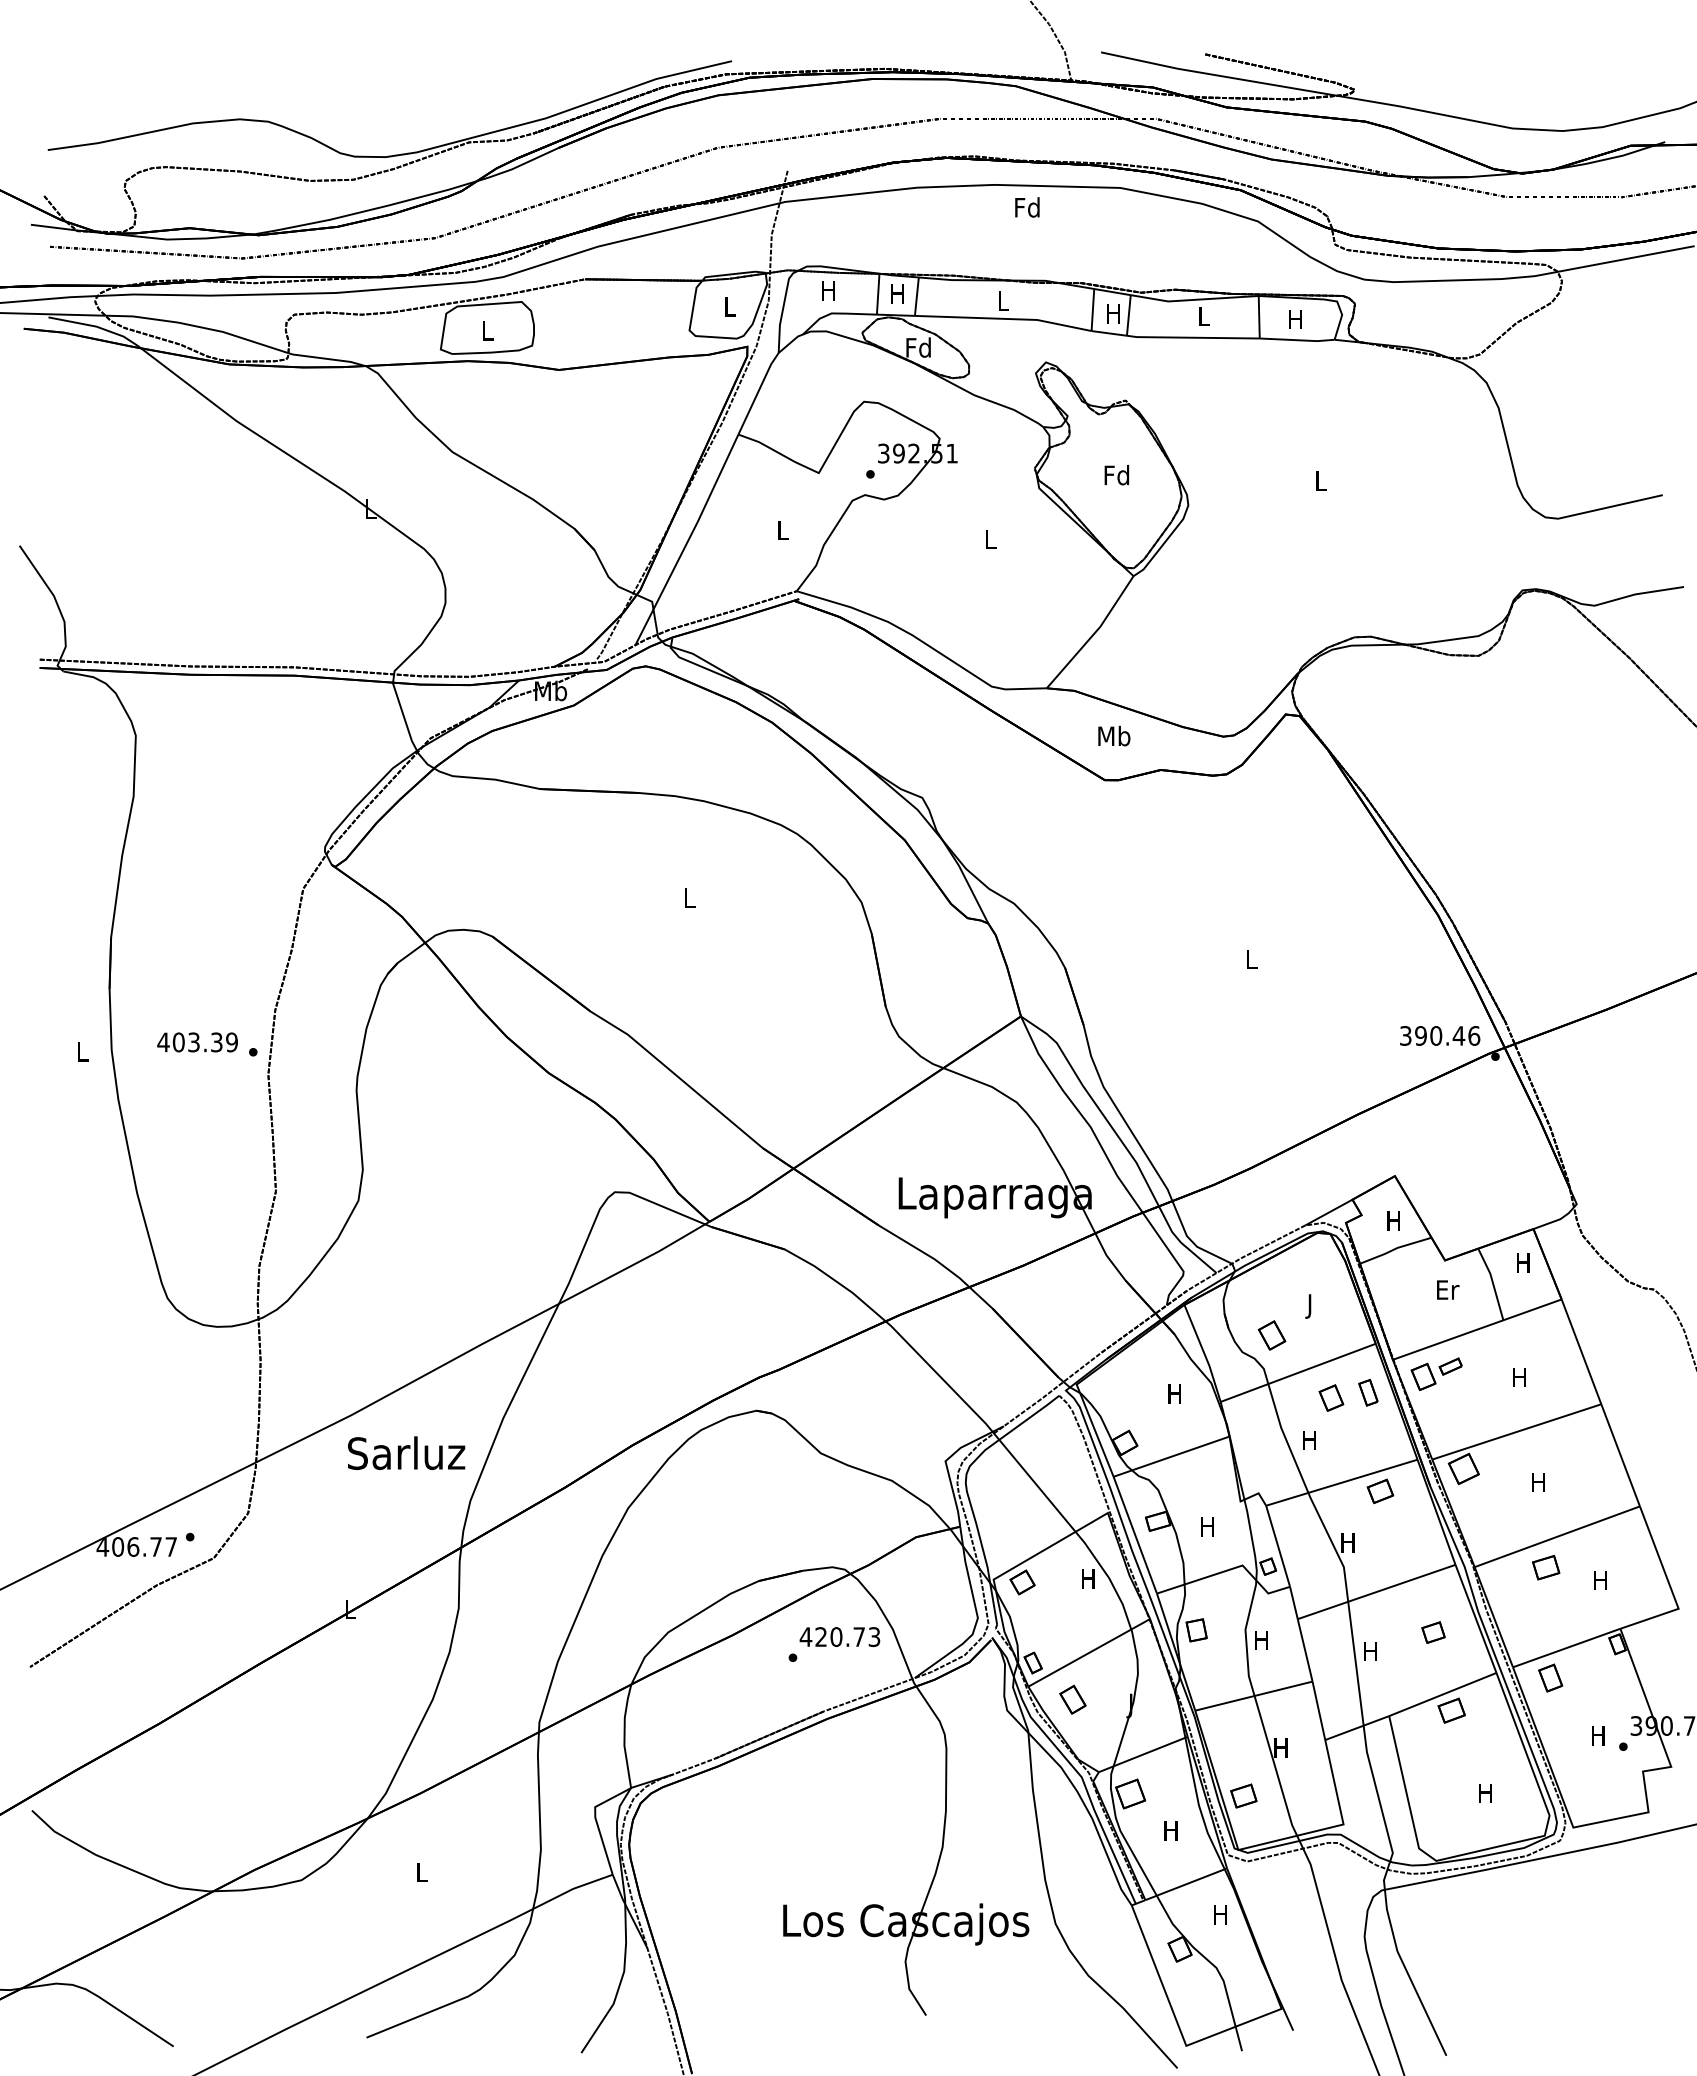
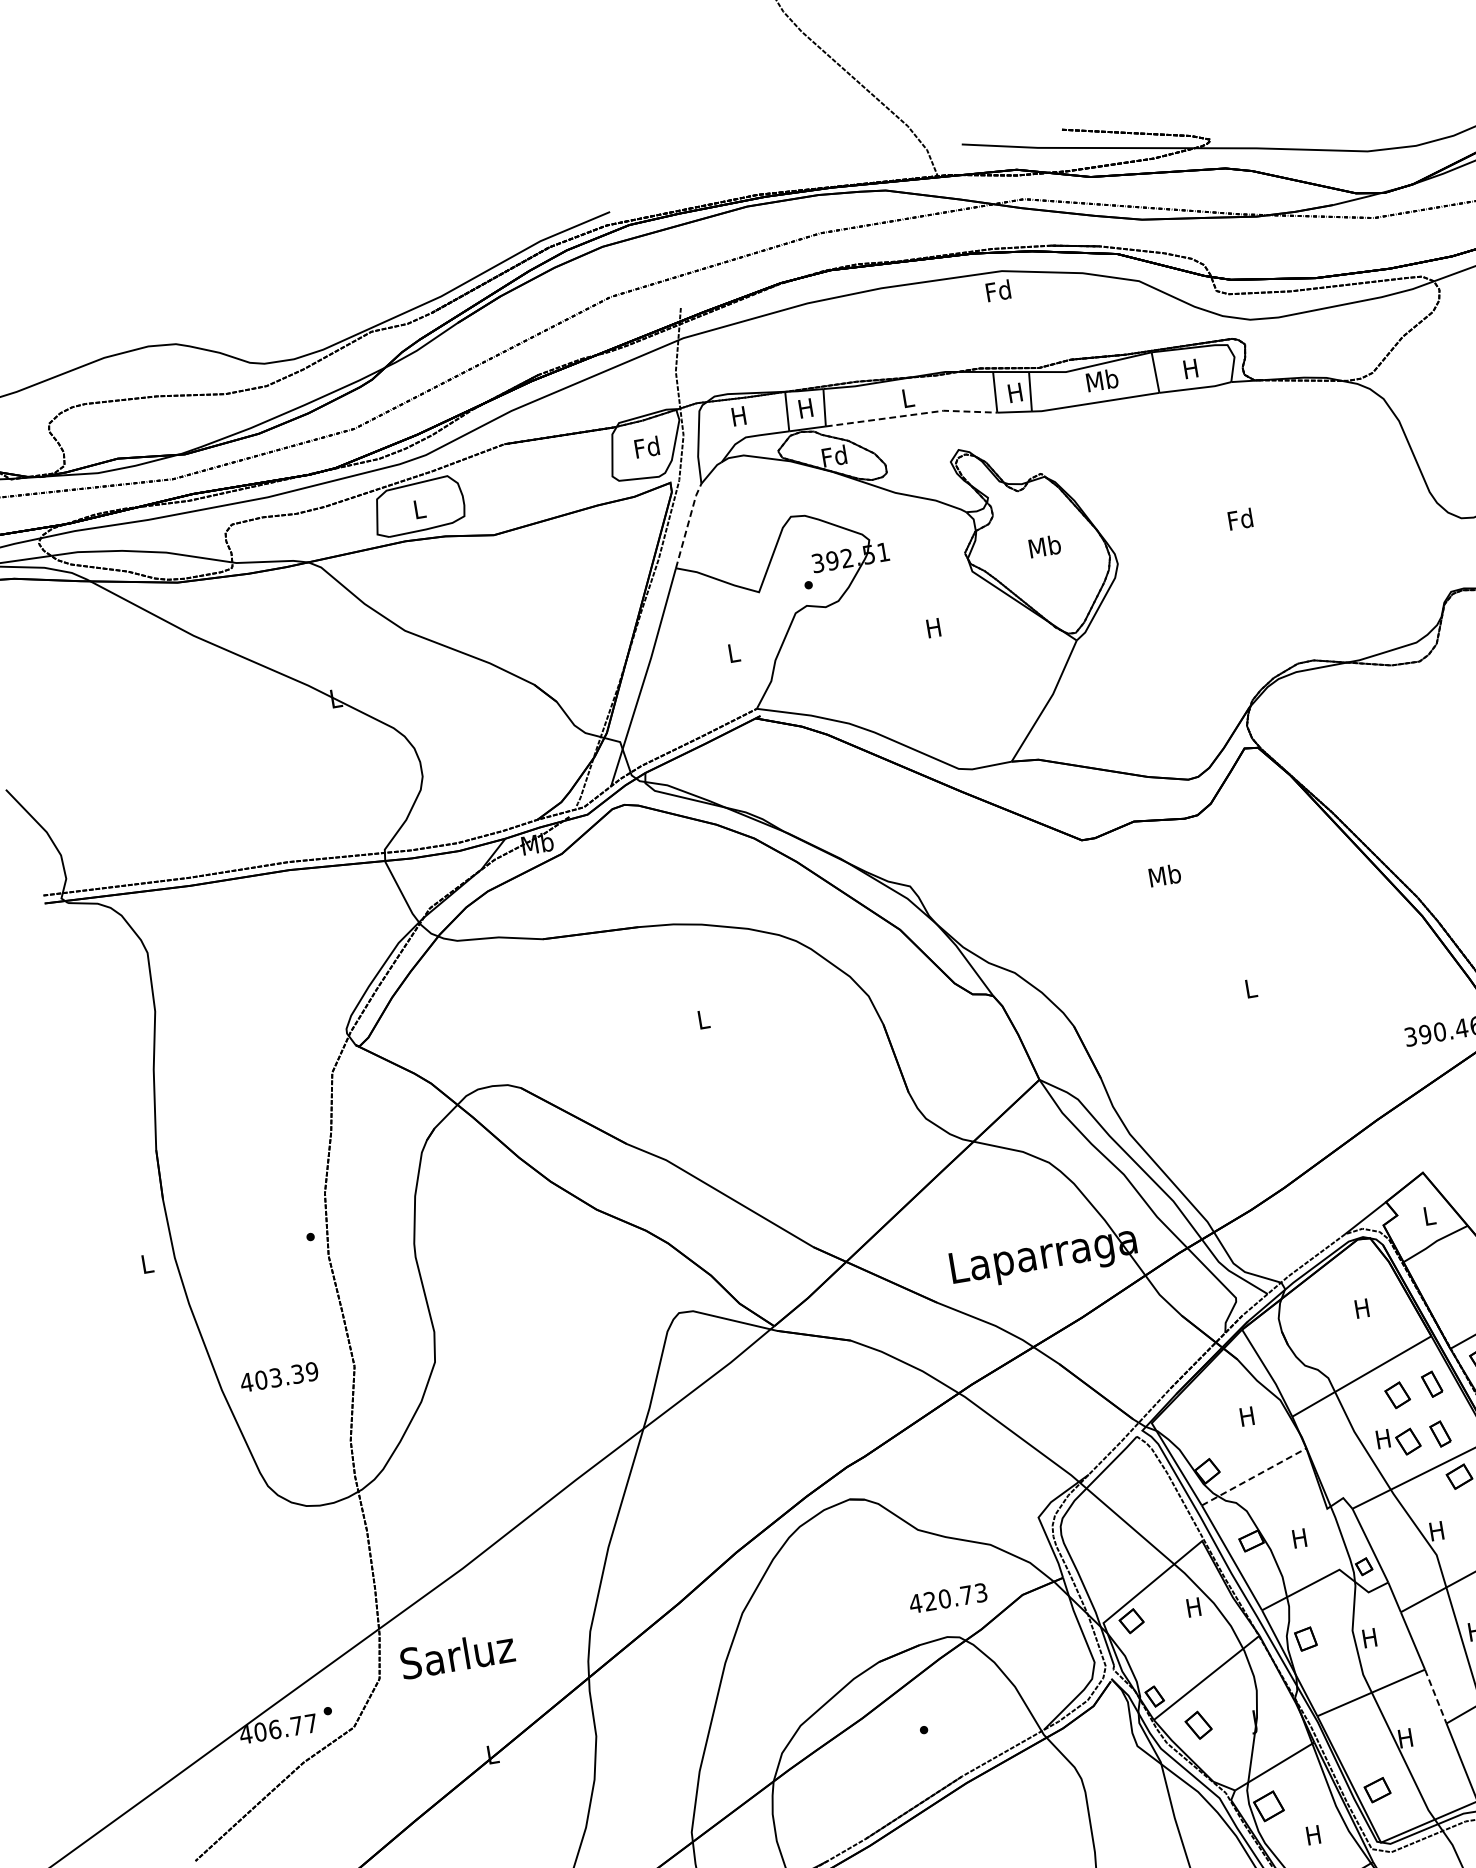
text: (1027, 207) -> (998, 290), moved
text: (729, 306) -> (646, 447), L -> Fd
text: (1203, 315) -> (1101, 379), L -> Mb
line: (1004, 318) -> (911, 414), solid -> dashed
line: (758, 392) -> (688, 524), solid -> dashed
text: (1117, 475) -> (1045, 546), Fd -> Mb
text: (1320, 480) -> (1240, 519), L -> Fd
text: (990, 539) -> (933, 628), L -> H
text: (1114, 735) -> (1165, 874), moved
text: (197, 1042) -> (279, 1377), moved
text: (1393, 1220) -> (1428, 1215), H -> L
text: (1309, 1306) -> (1362, 1311), J -> H
part: (1271, 1335) -> (1330, 1345), removed
part: (1368, 1444) -> (1440, 1433), added
part: (1334, 1446) -> (1408, 1441), added
text: (406, 1452) -> (457, 1654), moved
line: (1172, 1456) -> (1254, 1476), solid -> dashed
text: (839, 1637) -> (947, 1598), moved
line: (1318, 1710) -> (1435, 1696), solid -> dashed

